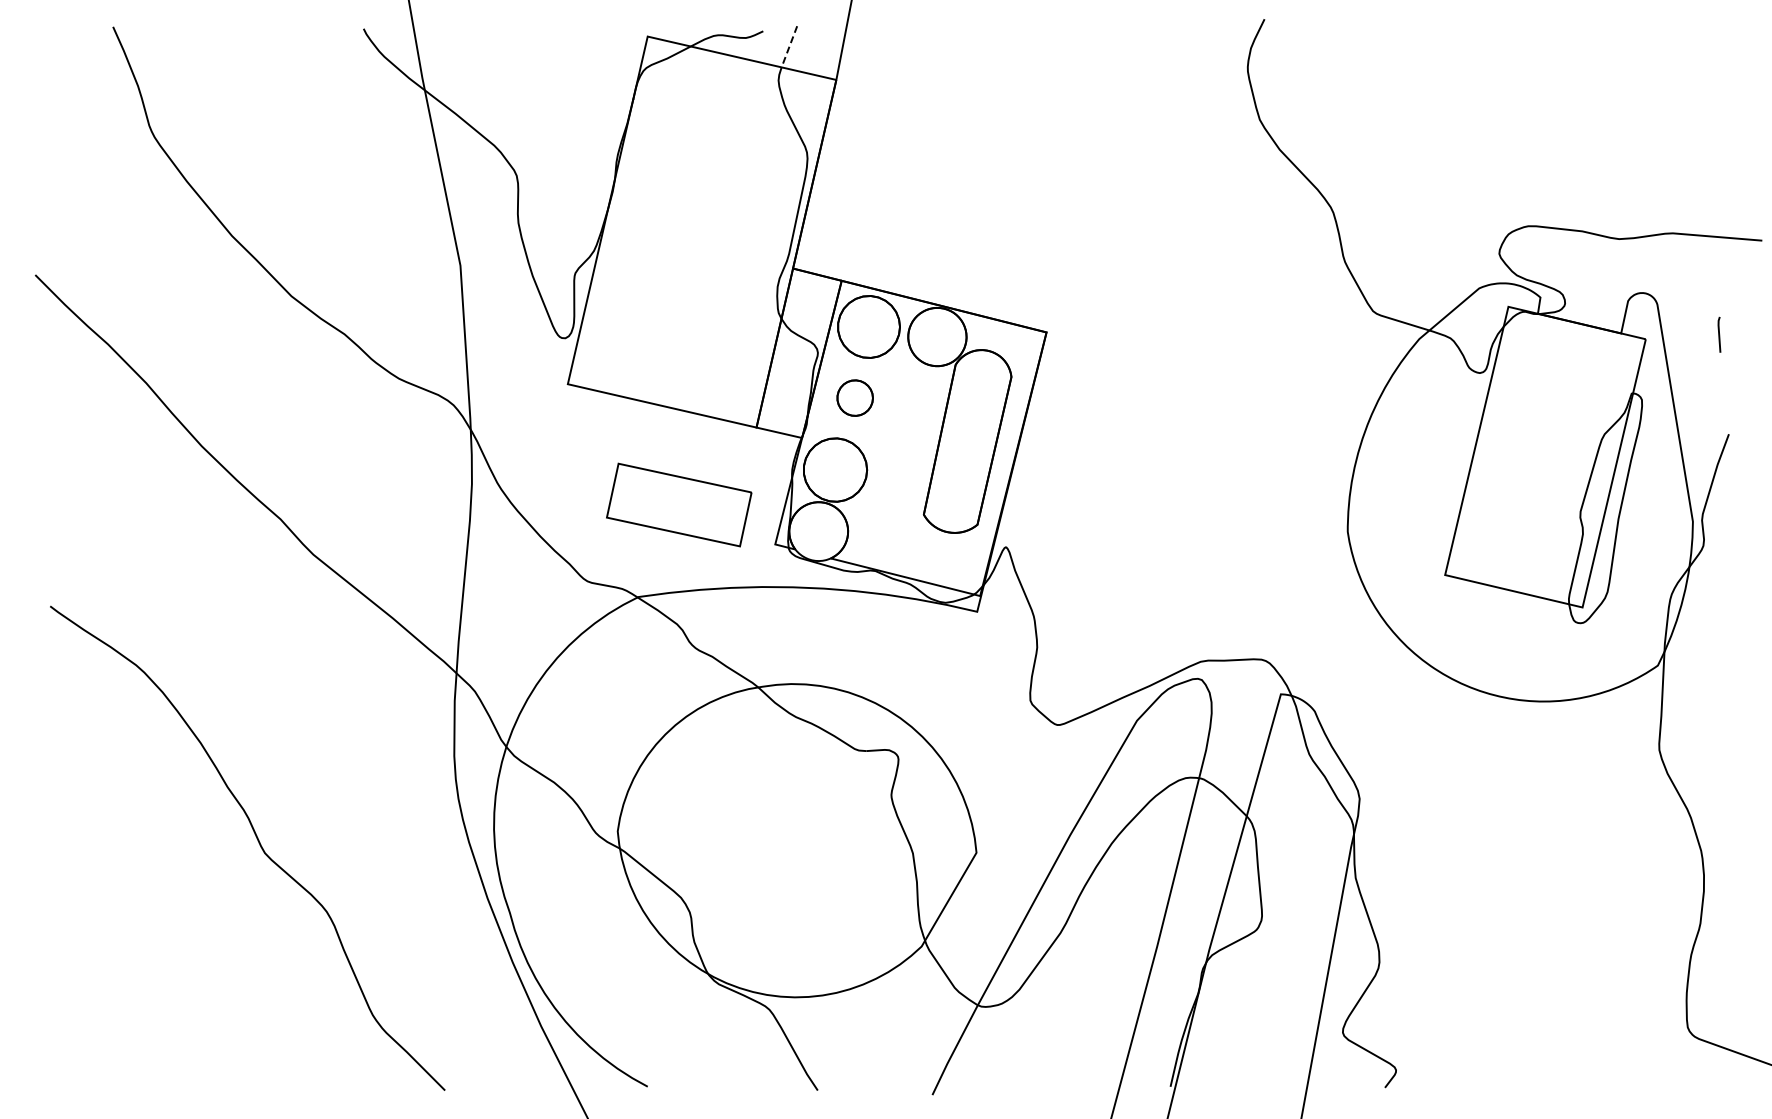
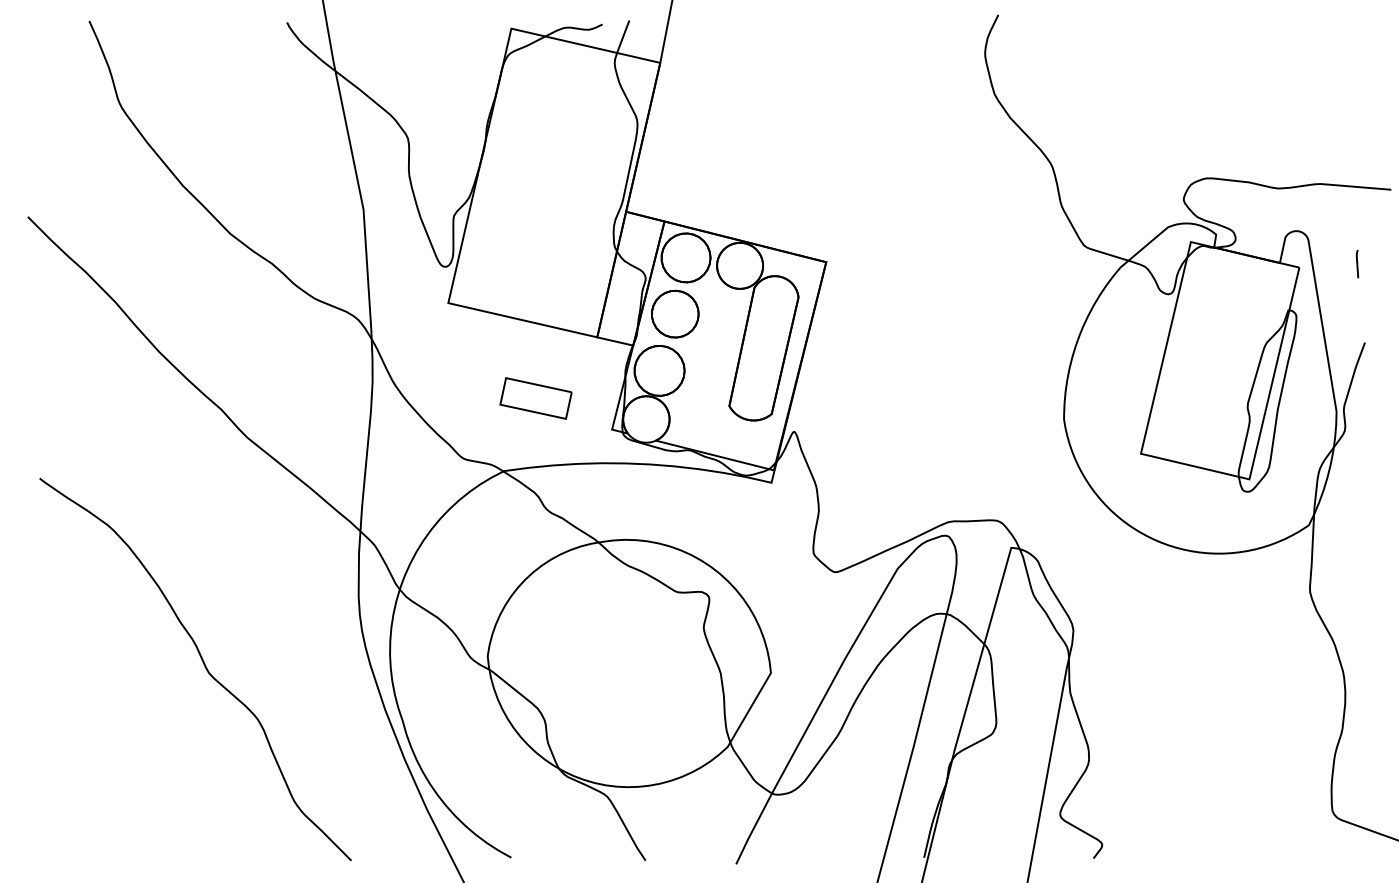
line: (789, 47) -> (623, 37), dashed -> solid
part: (854, 397) -> (674, 313), size x1.67
part: (678, 504) -> (535, 398), size x0.62

